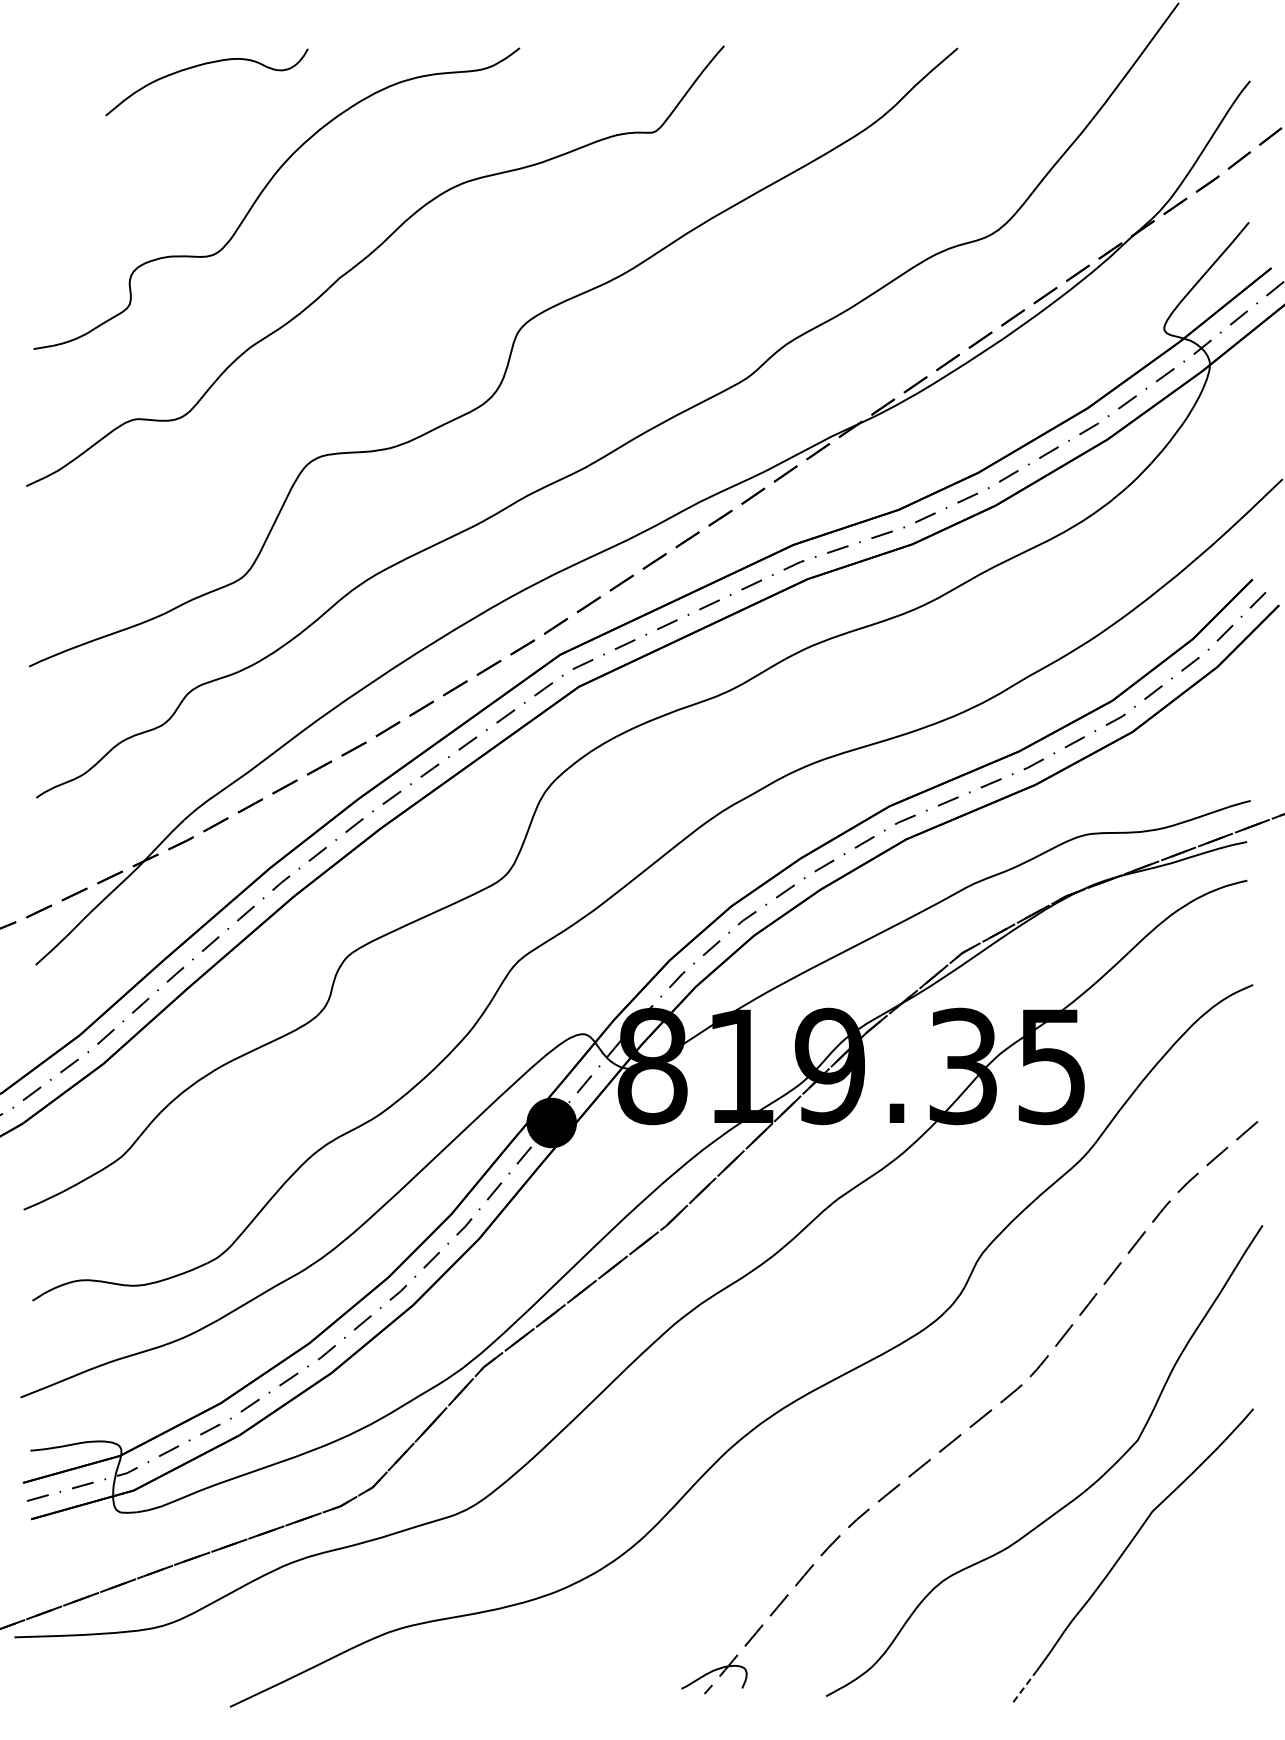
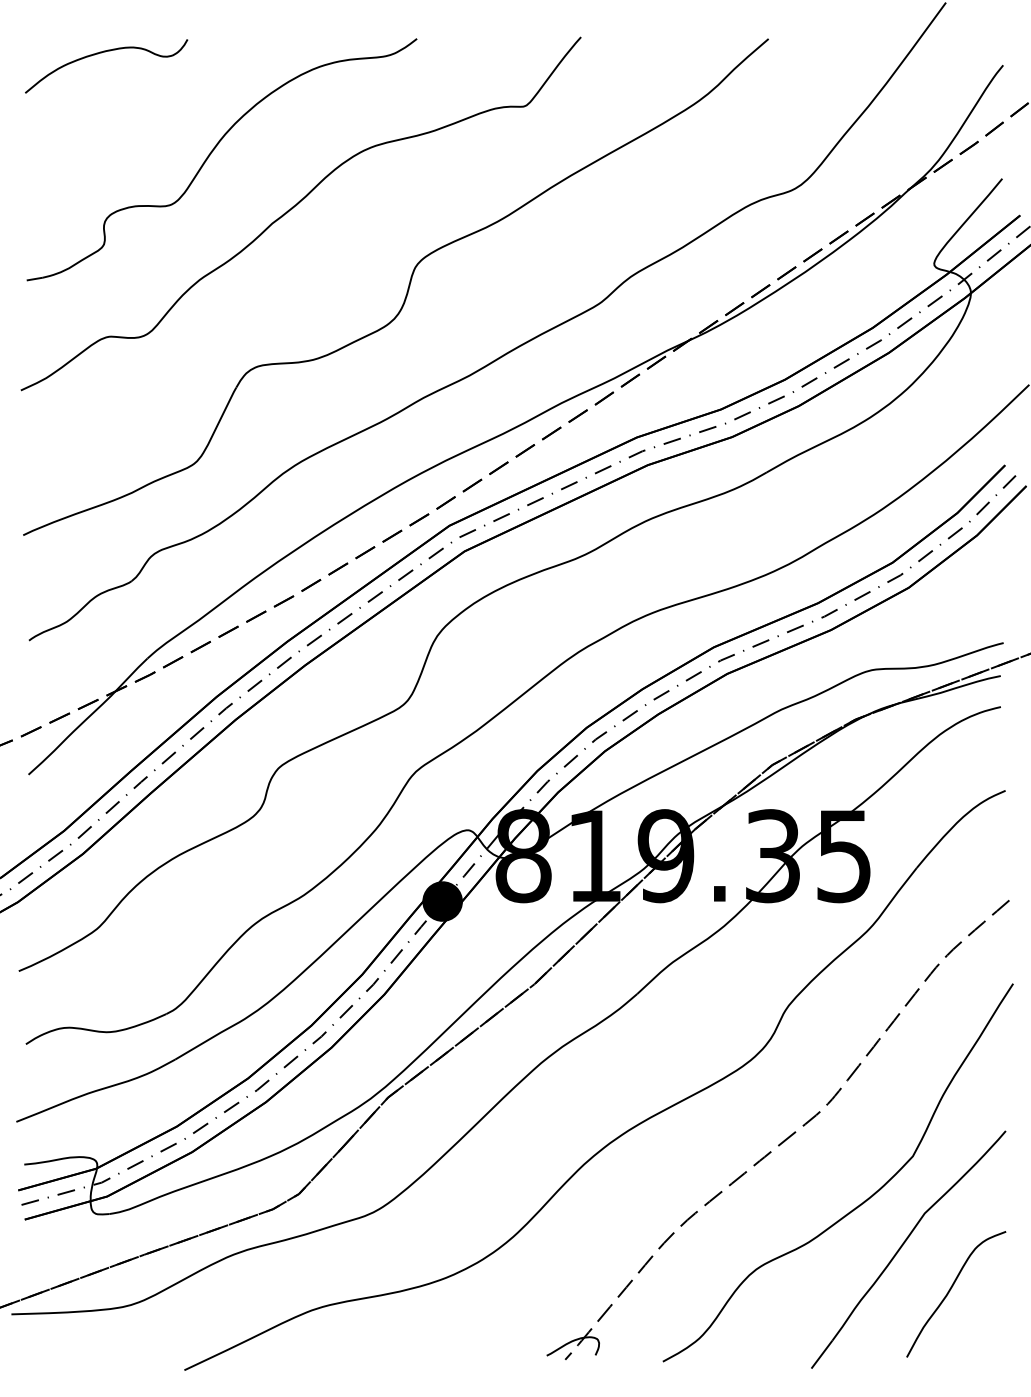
curve: (203, 65) -> (103, 52), moved
curve: (1185, 1606) -> (951, 1289), added
line: (1024, 1687) -> (822, 1354), dashed -> solid

